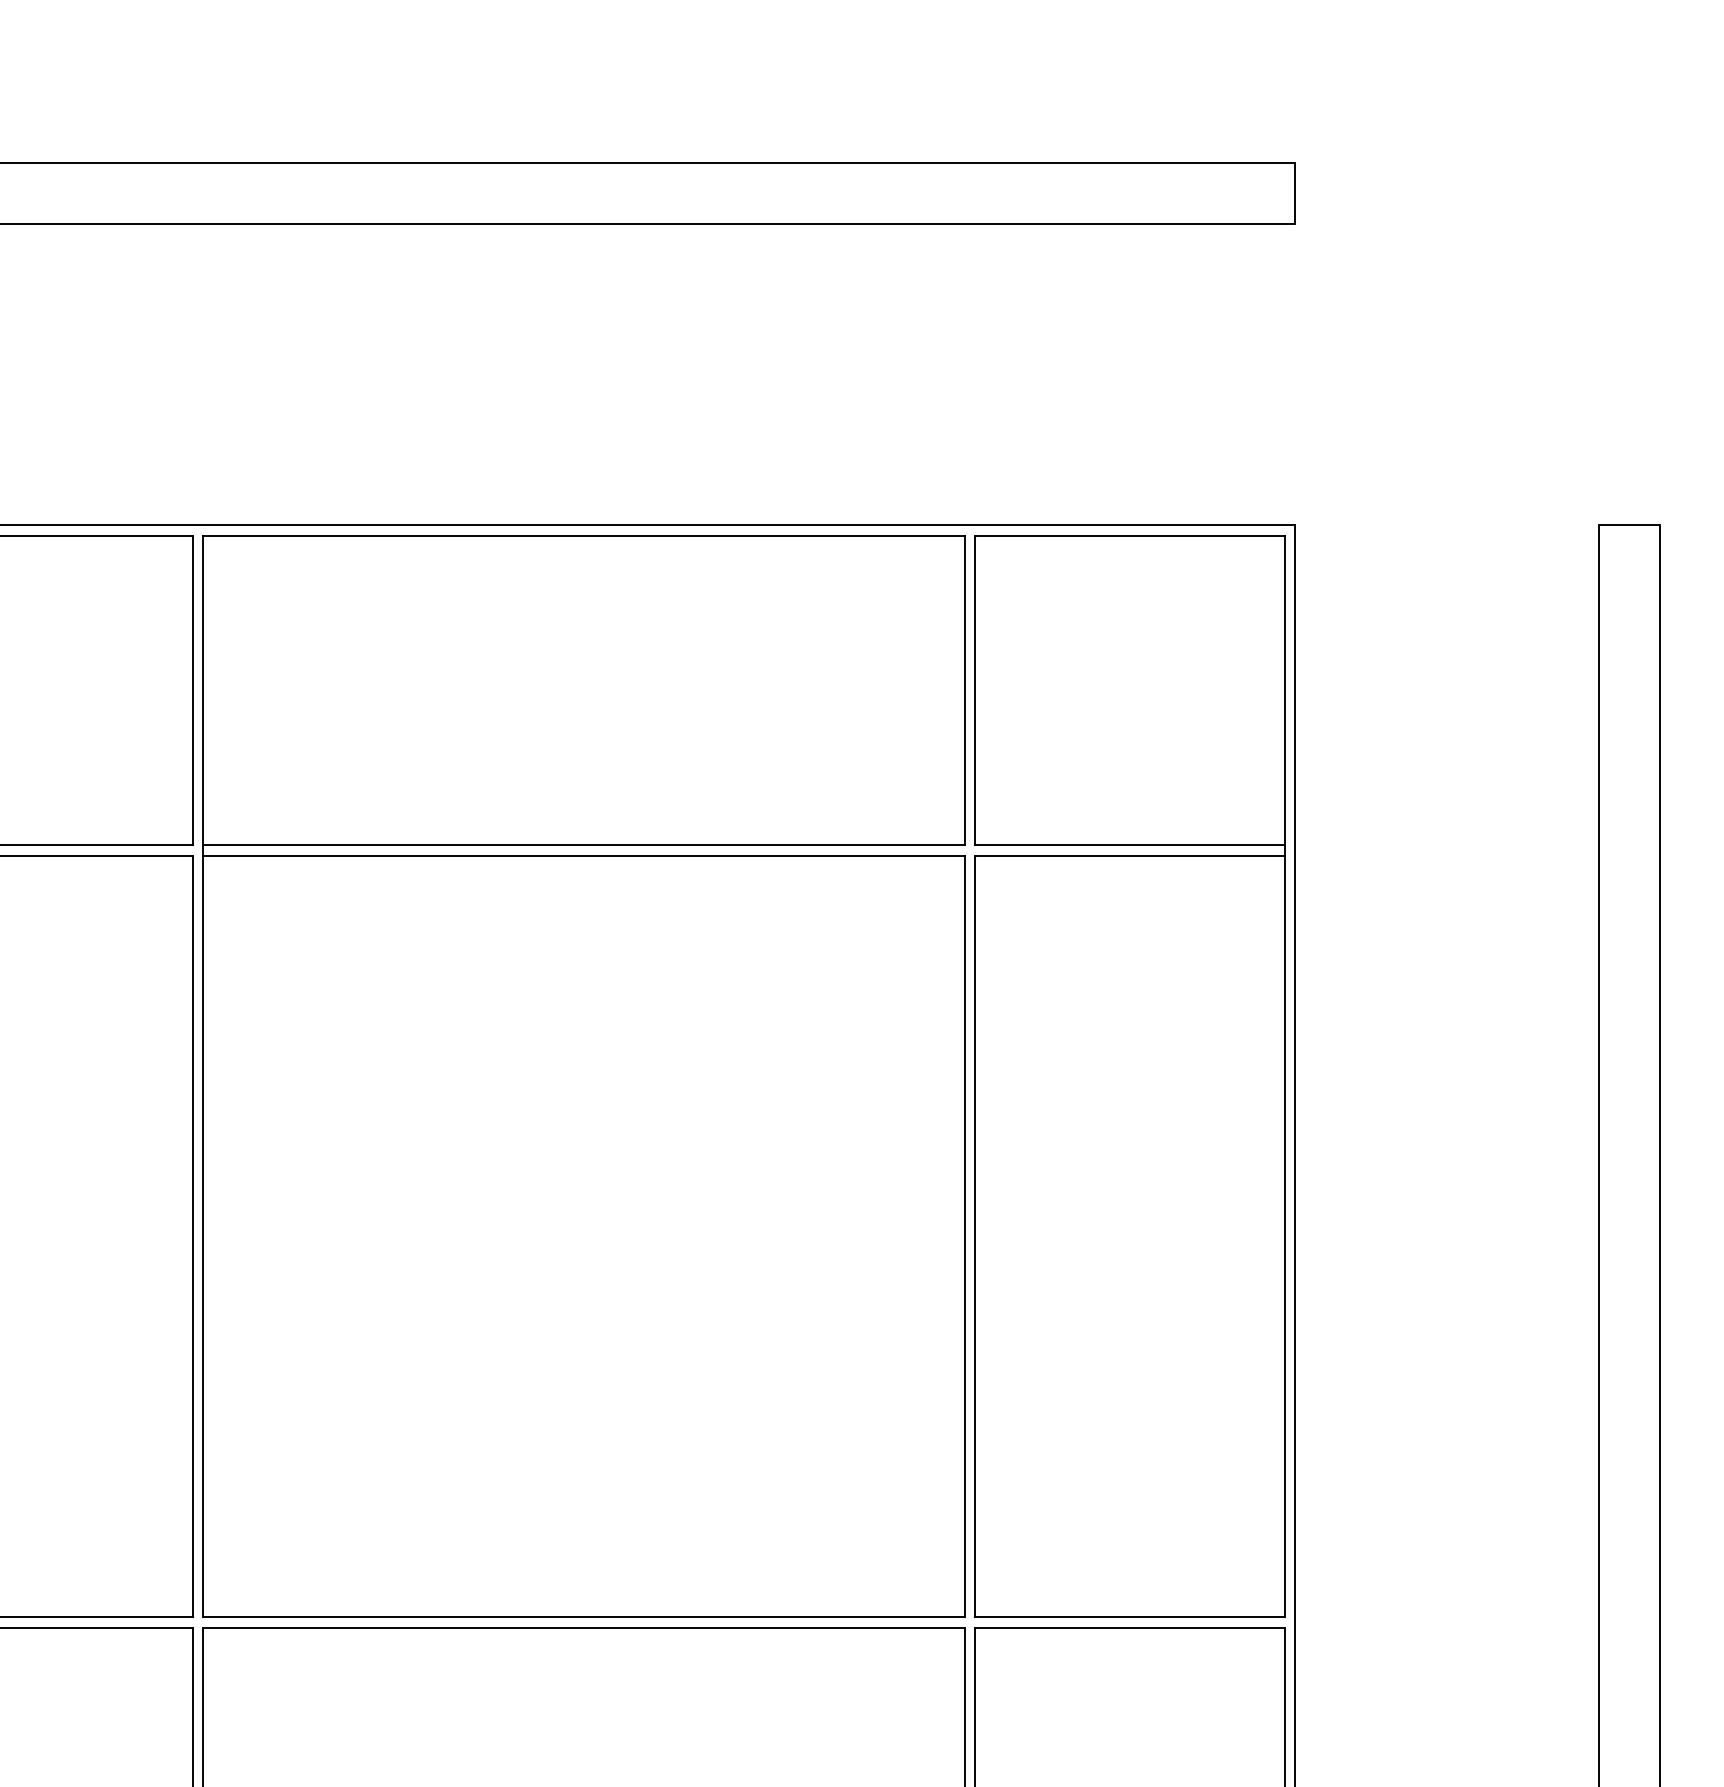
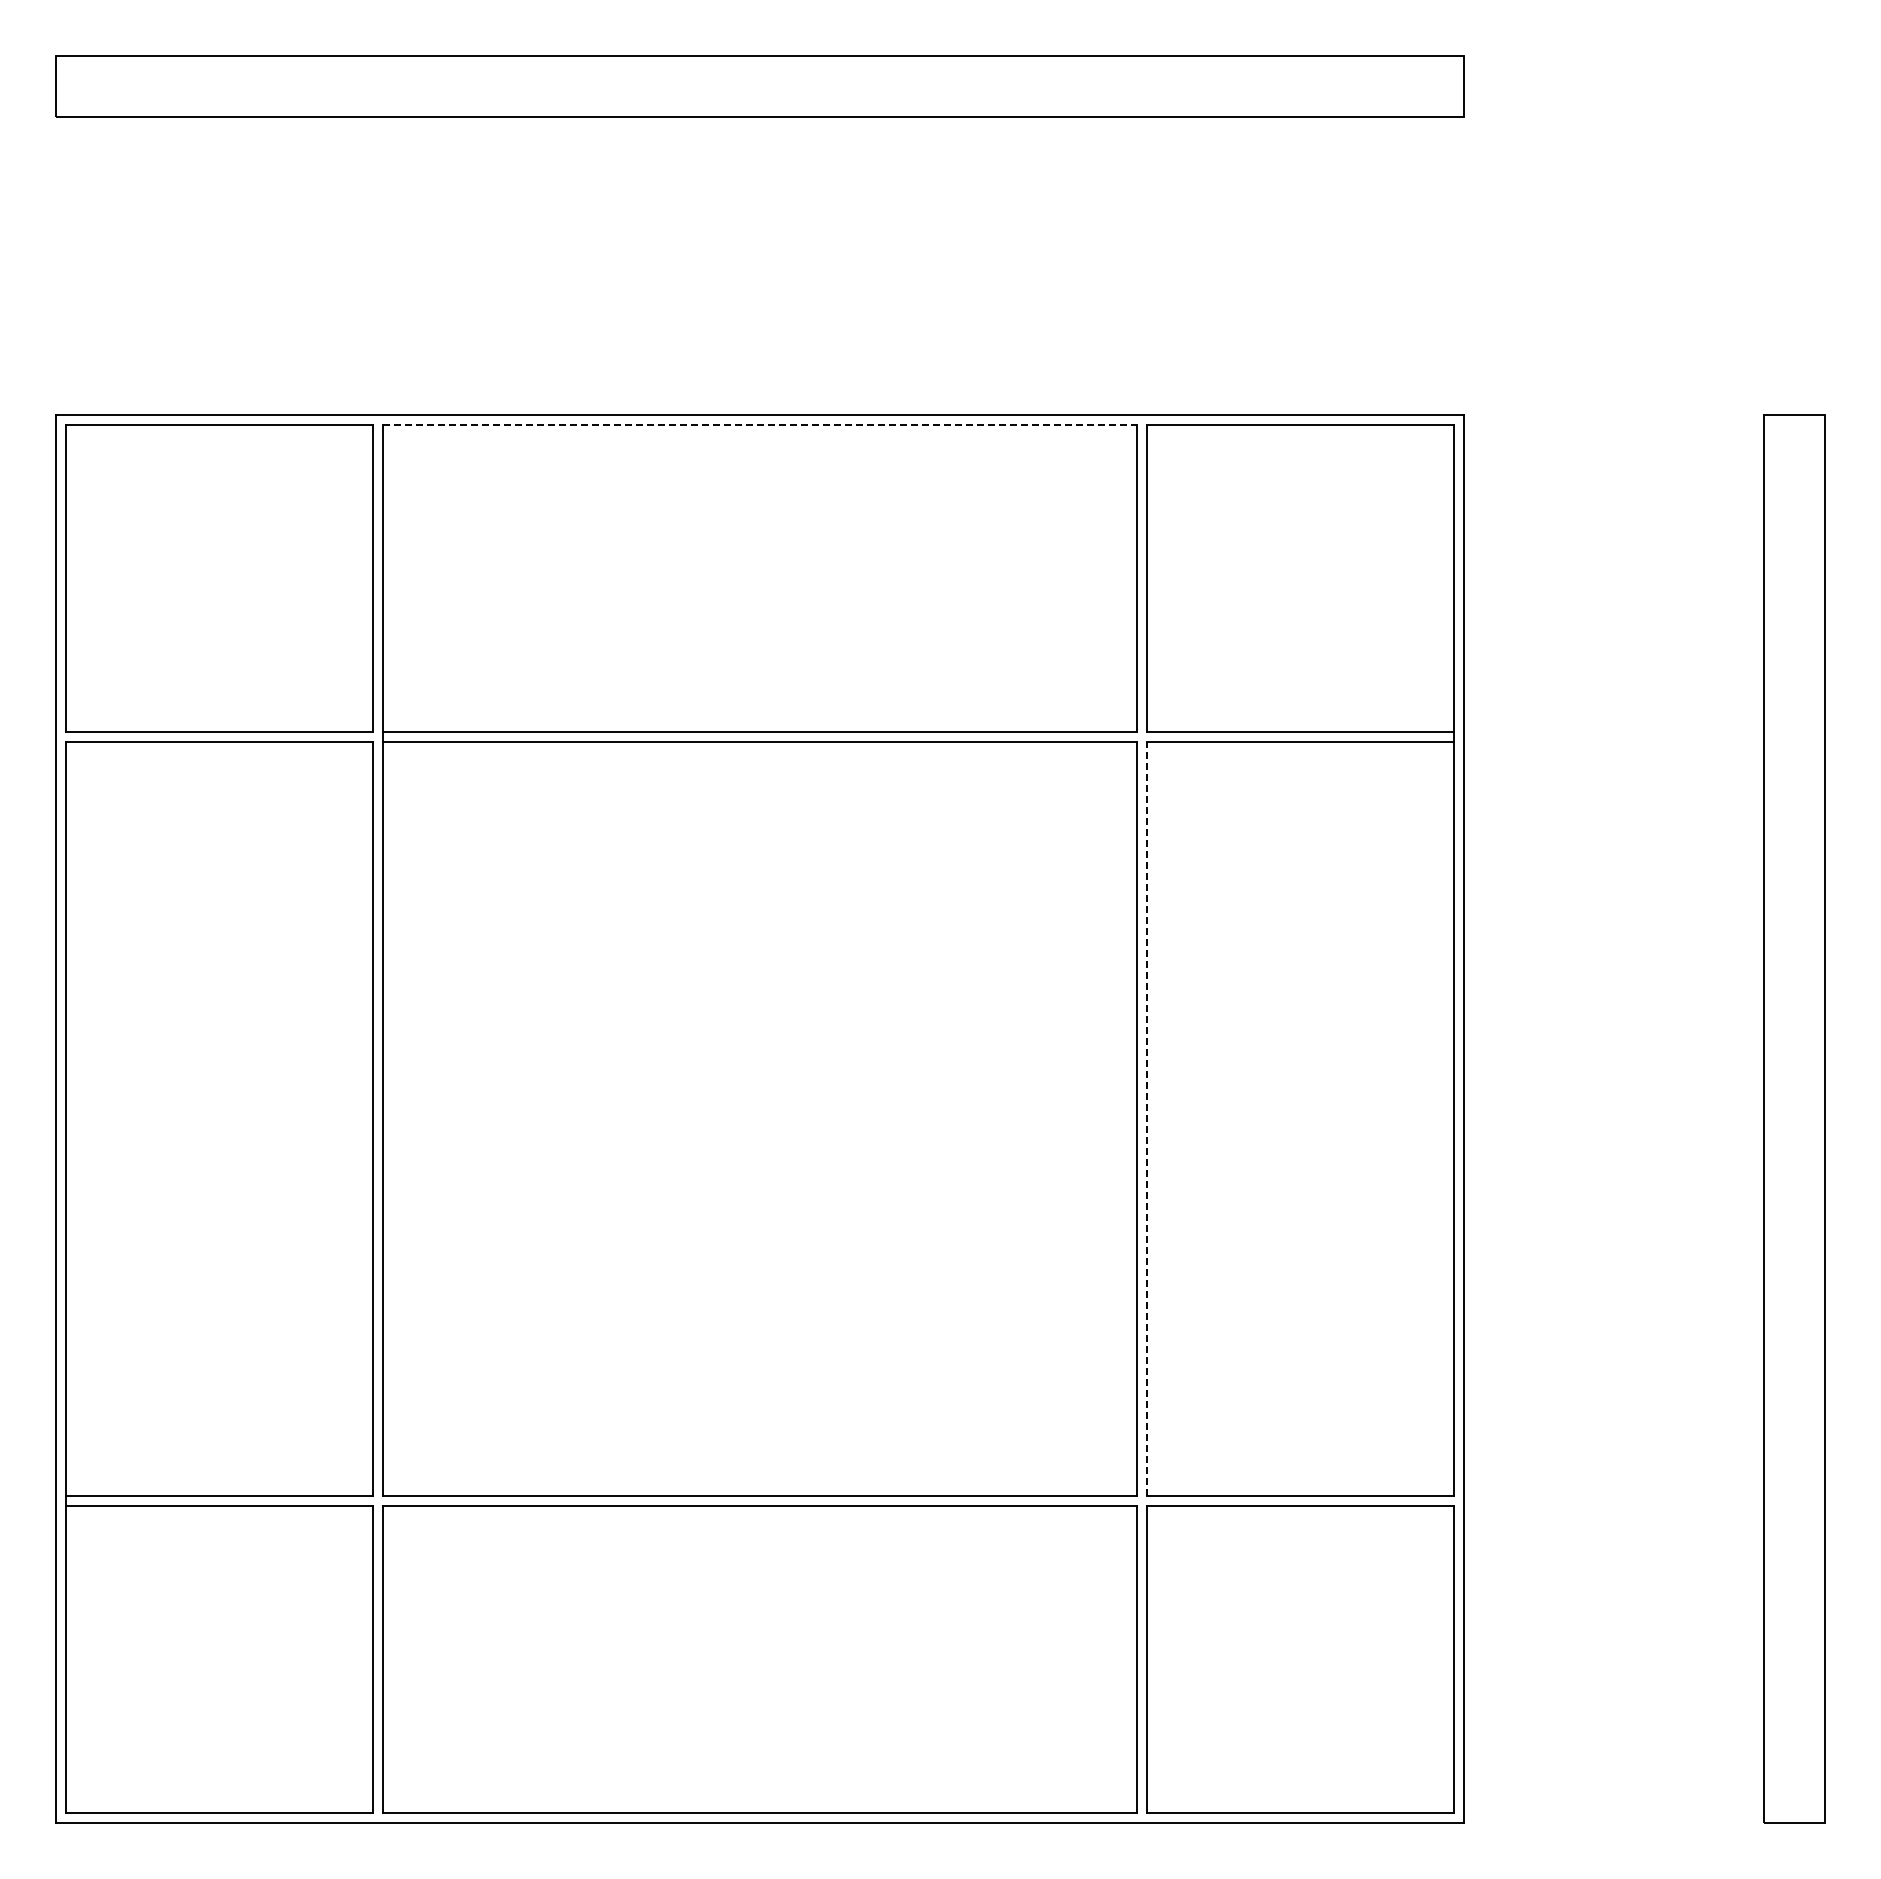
line: (584, 535) -> (760, 425), solid -> dashed
line: (975, 1235) -> (1147, 1118), solid -> dashed

